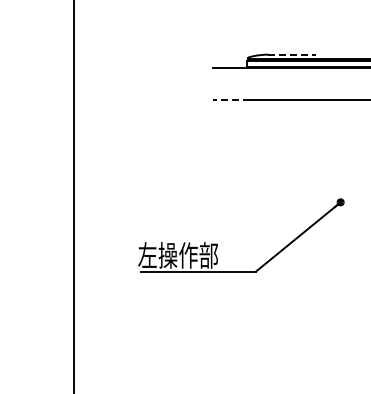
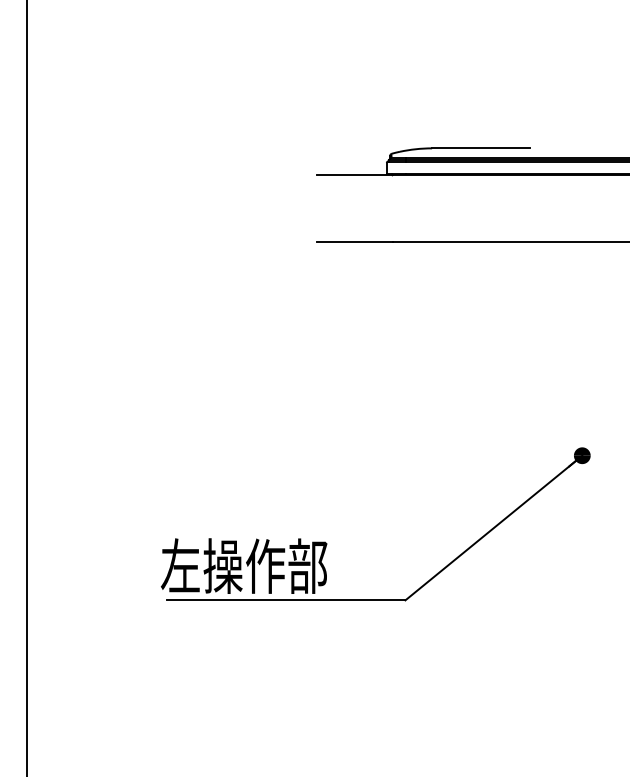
line: (292, 54) -> (482, 148), dashed -> solid
line: (230, 99) -> (353, 241), dashed -> solid

